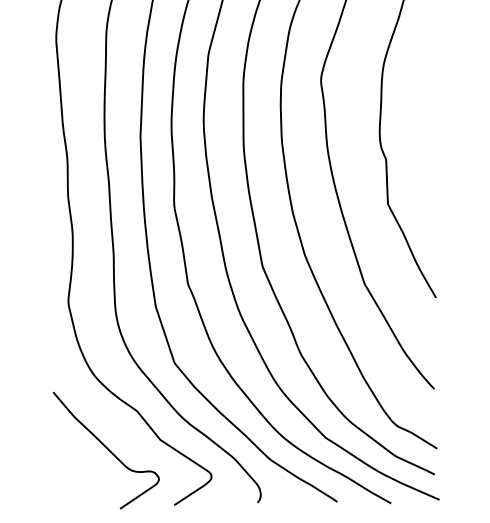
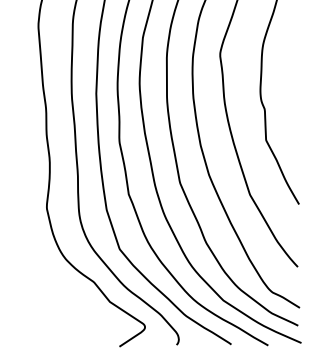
curve: (105, 449) -> (72, 308), removed

